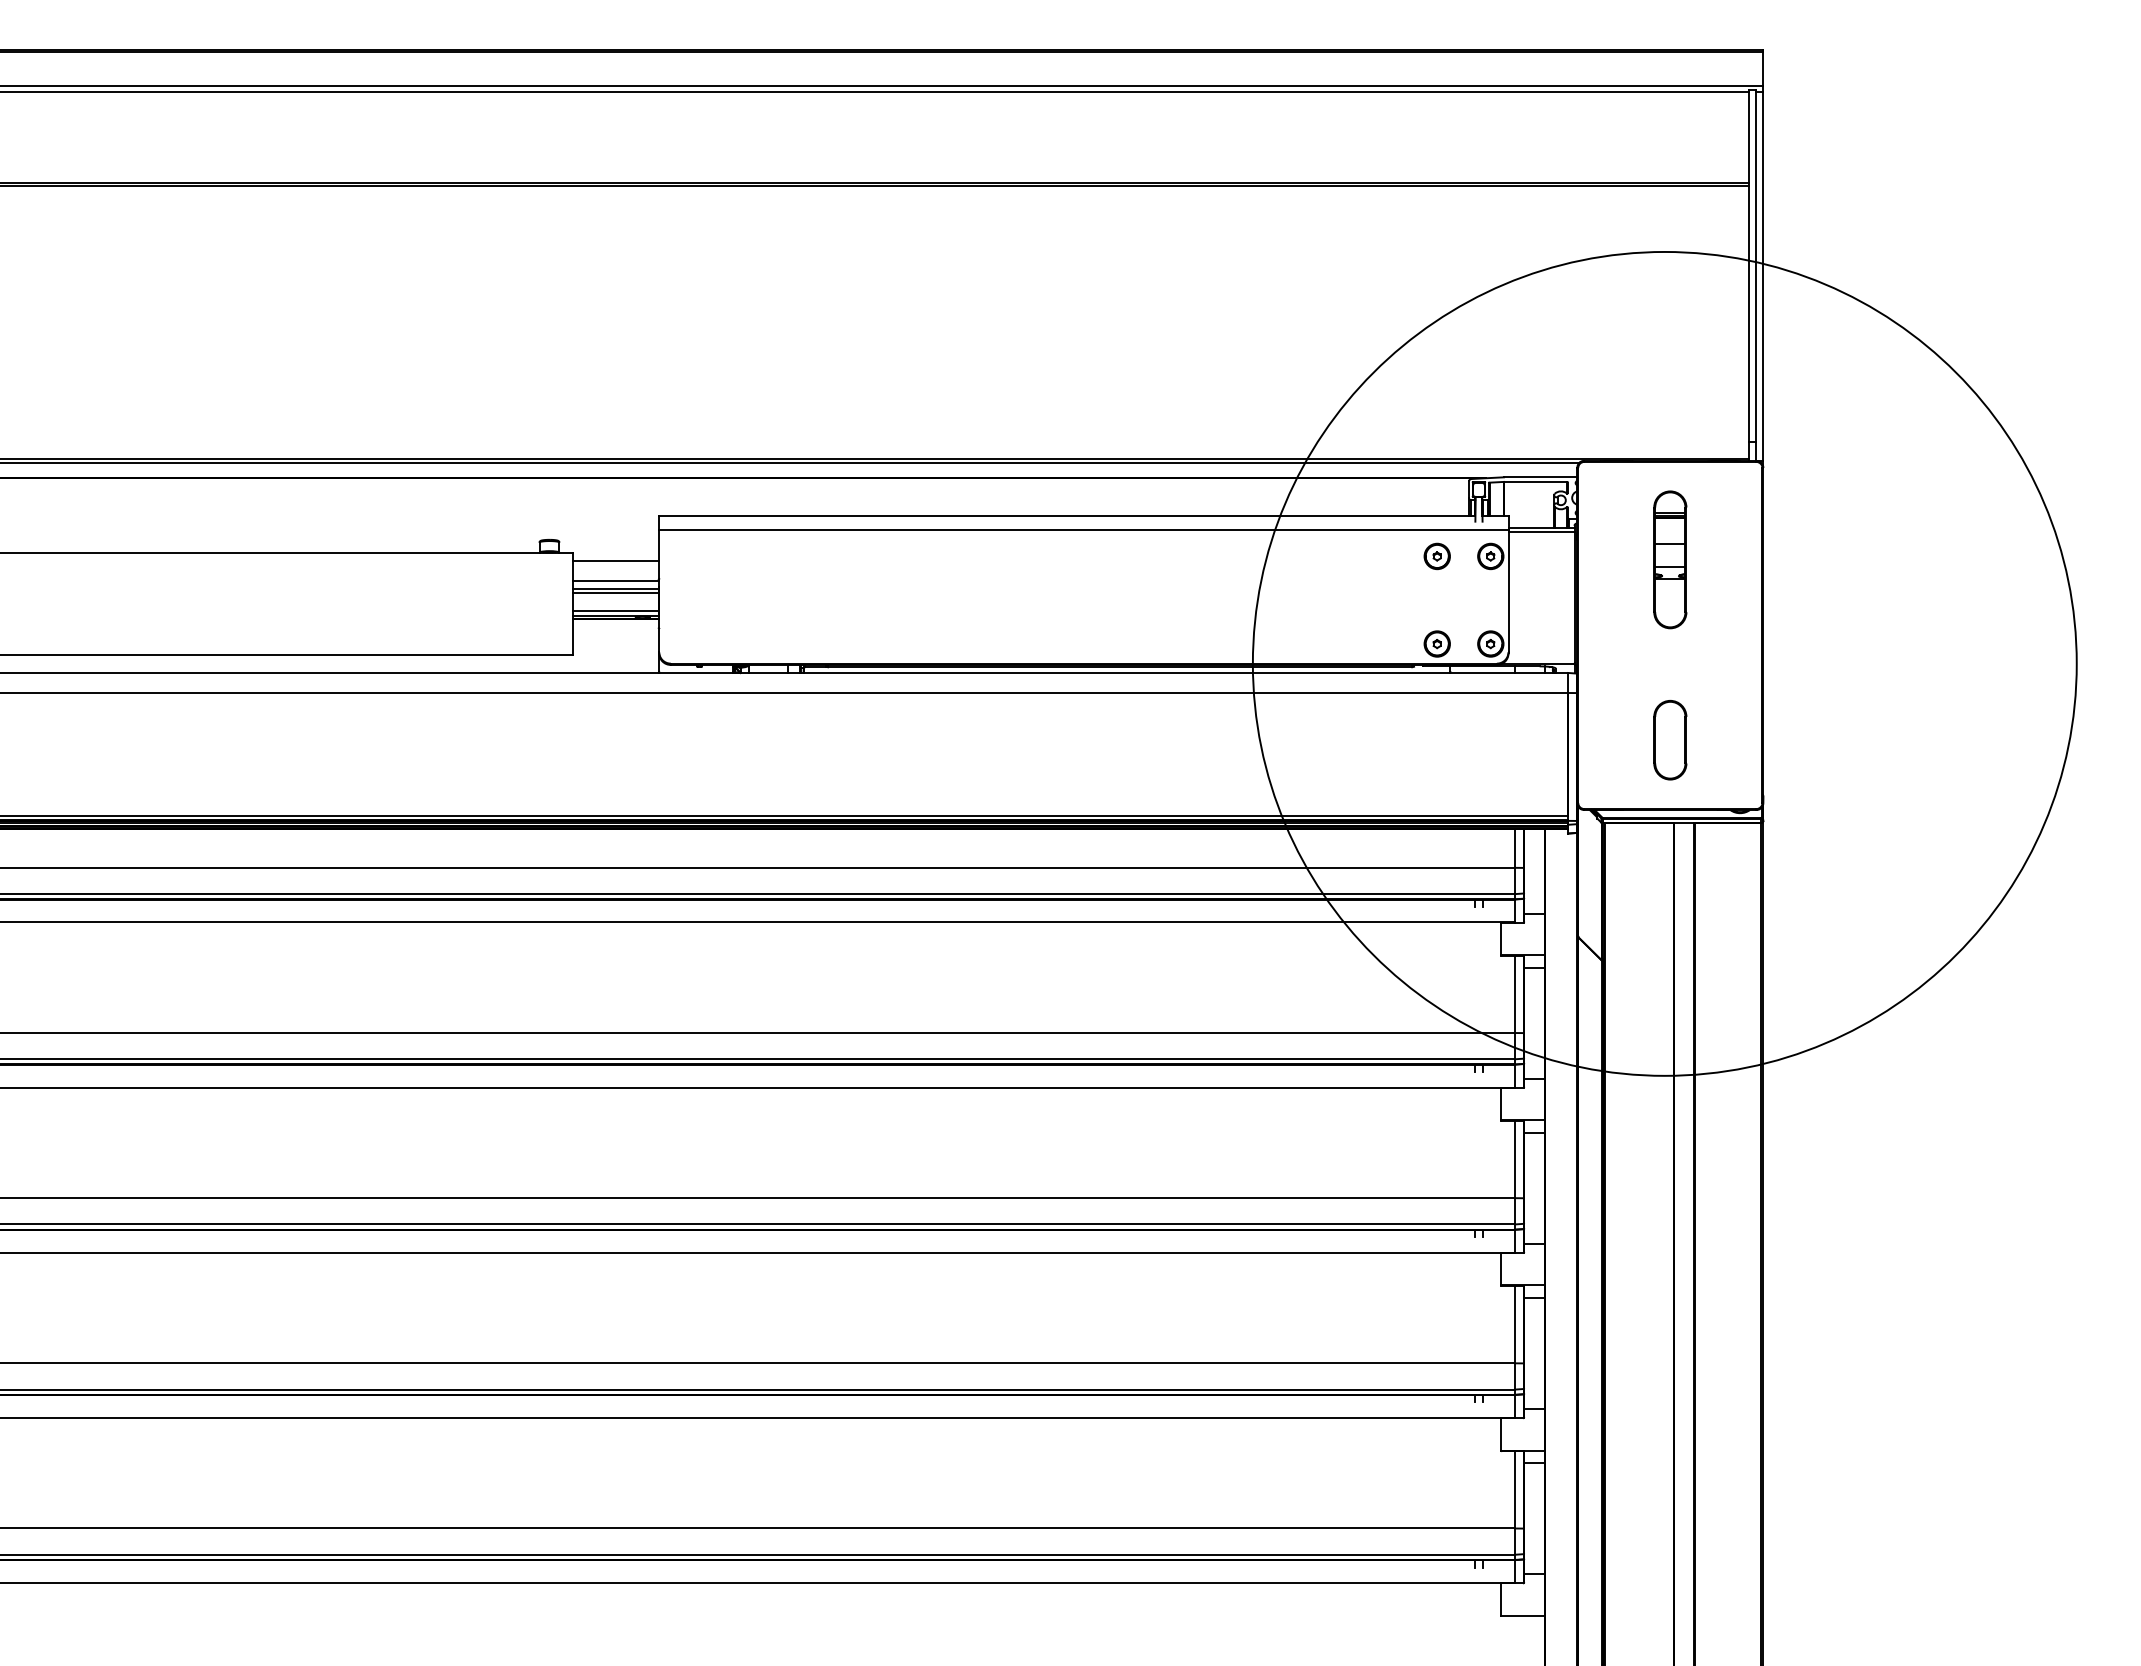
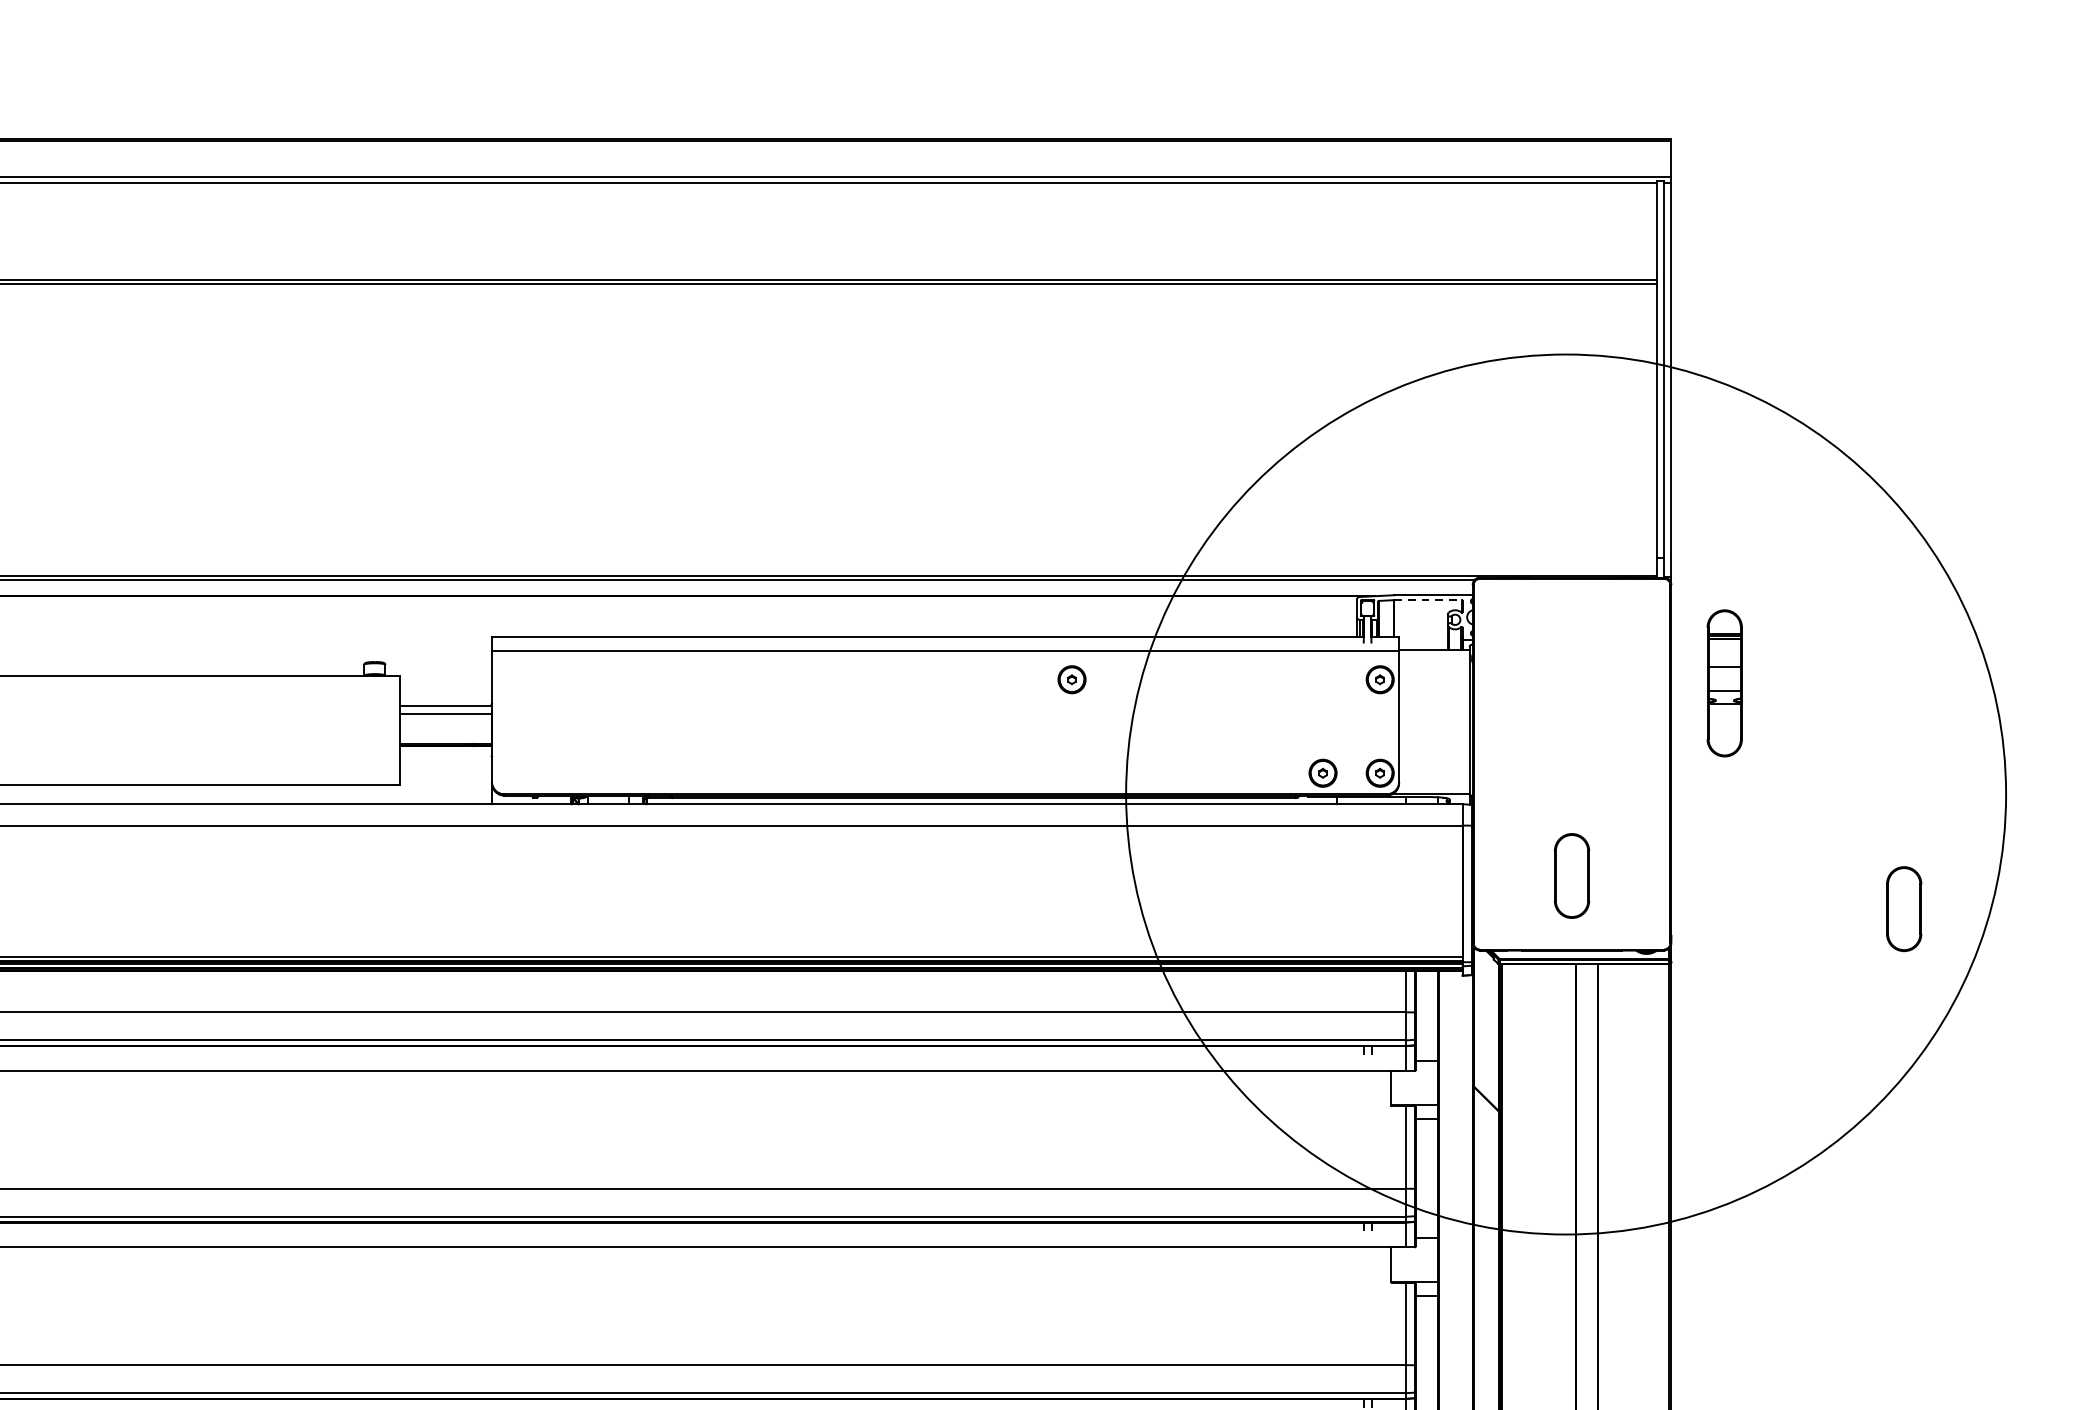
line: (1535, 481) -> (1427, 599), solid -> dashed
line: (1541, 532) -> (1434, 654), removed
part: (1436, 556) -> (1071, 679), moved
part: (1670, 559) -> (1724, 682), moved
line: (615, 561) -> (445, 685), removed
line: (615, 592) -> (445, 718), removed
line: (615, 611) -> (445, 738), removed
part: (1981, 771) -> (1904, 909), added

